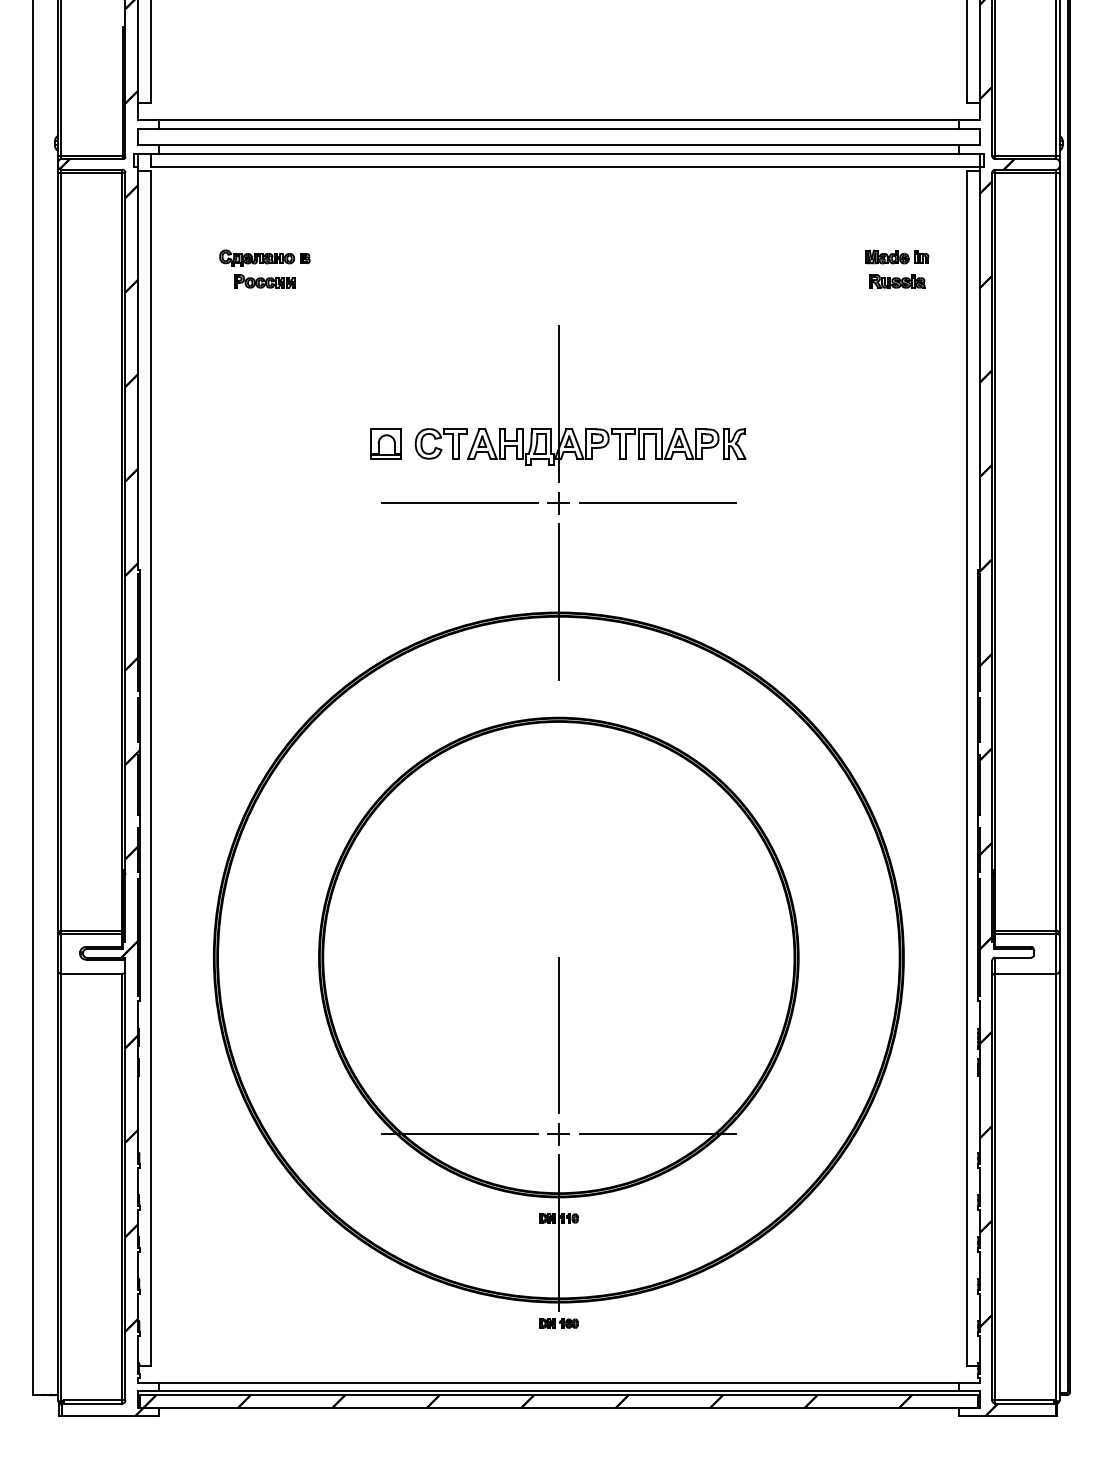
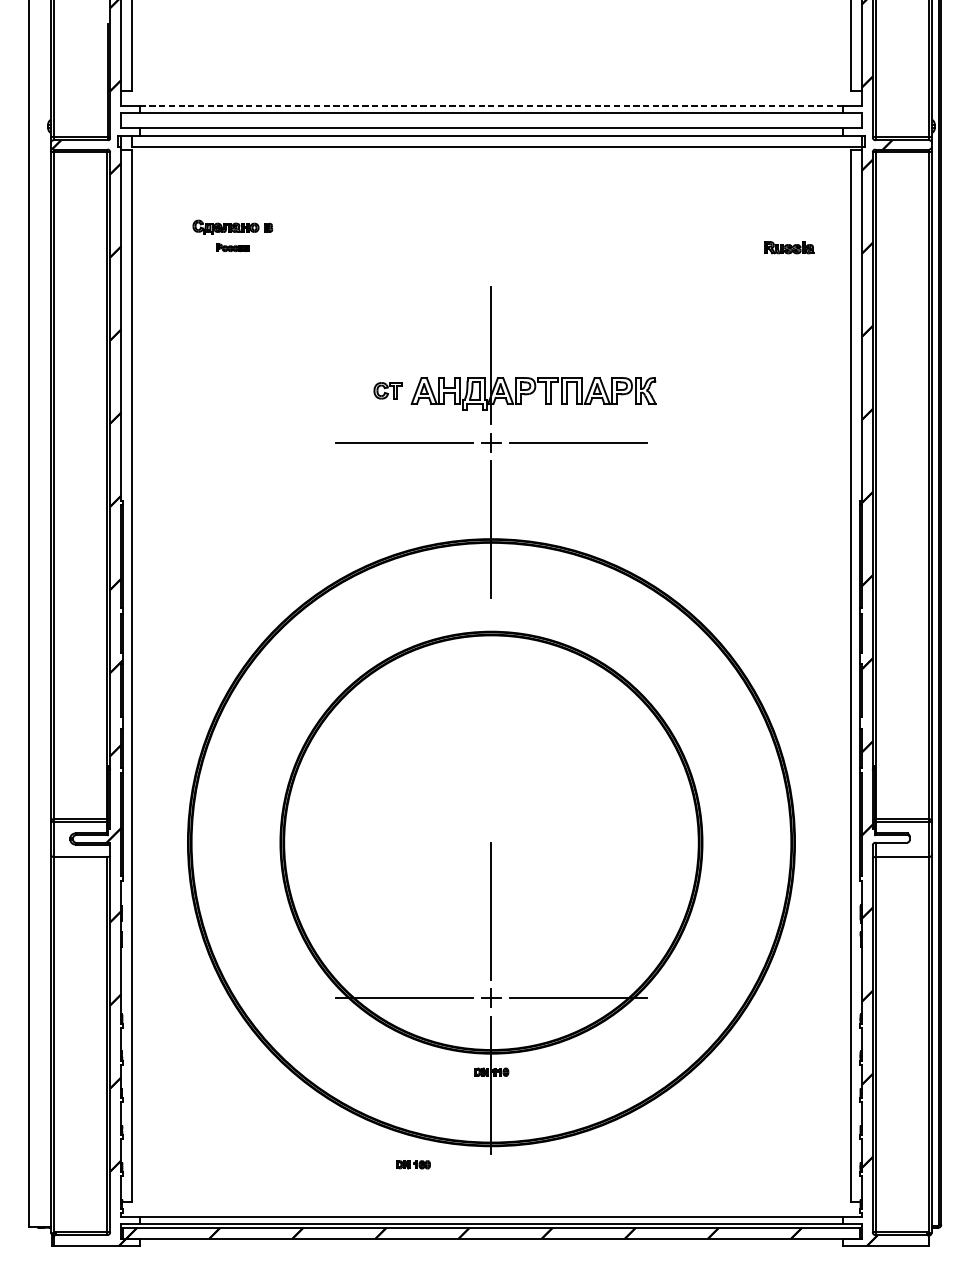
line: (558, 120) -> (491, 106), solid -> dashed
part: (897, 256) -> (789, 225), removed
part: (264, 281) -> (232, 247), size x0.6
part: (385, 443) -> (338, 390), removed
part: (440, 443) -> (387, 390), size x0.6
part: (558, 1323) -> (412, 1164), moved

